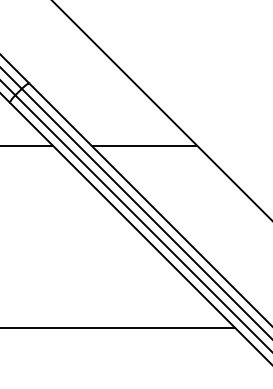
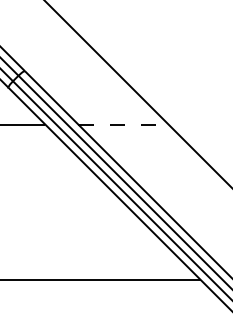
line: (145, 145) -> (124, 124), solid -> dashed

